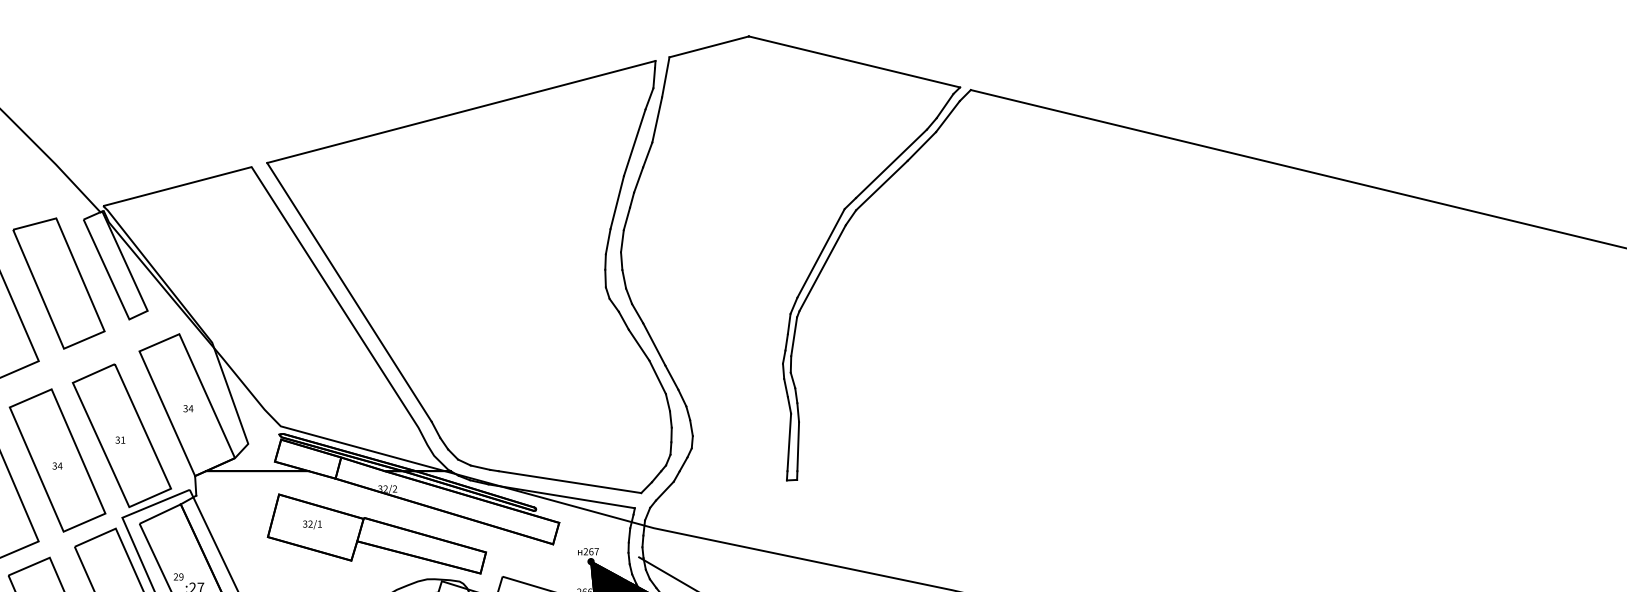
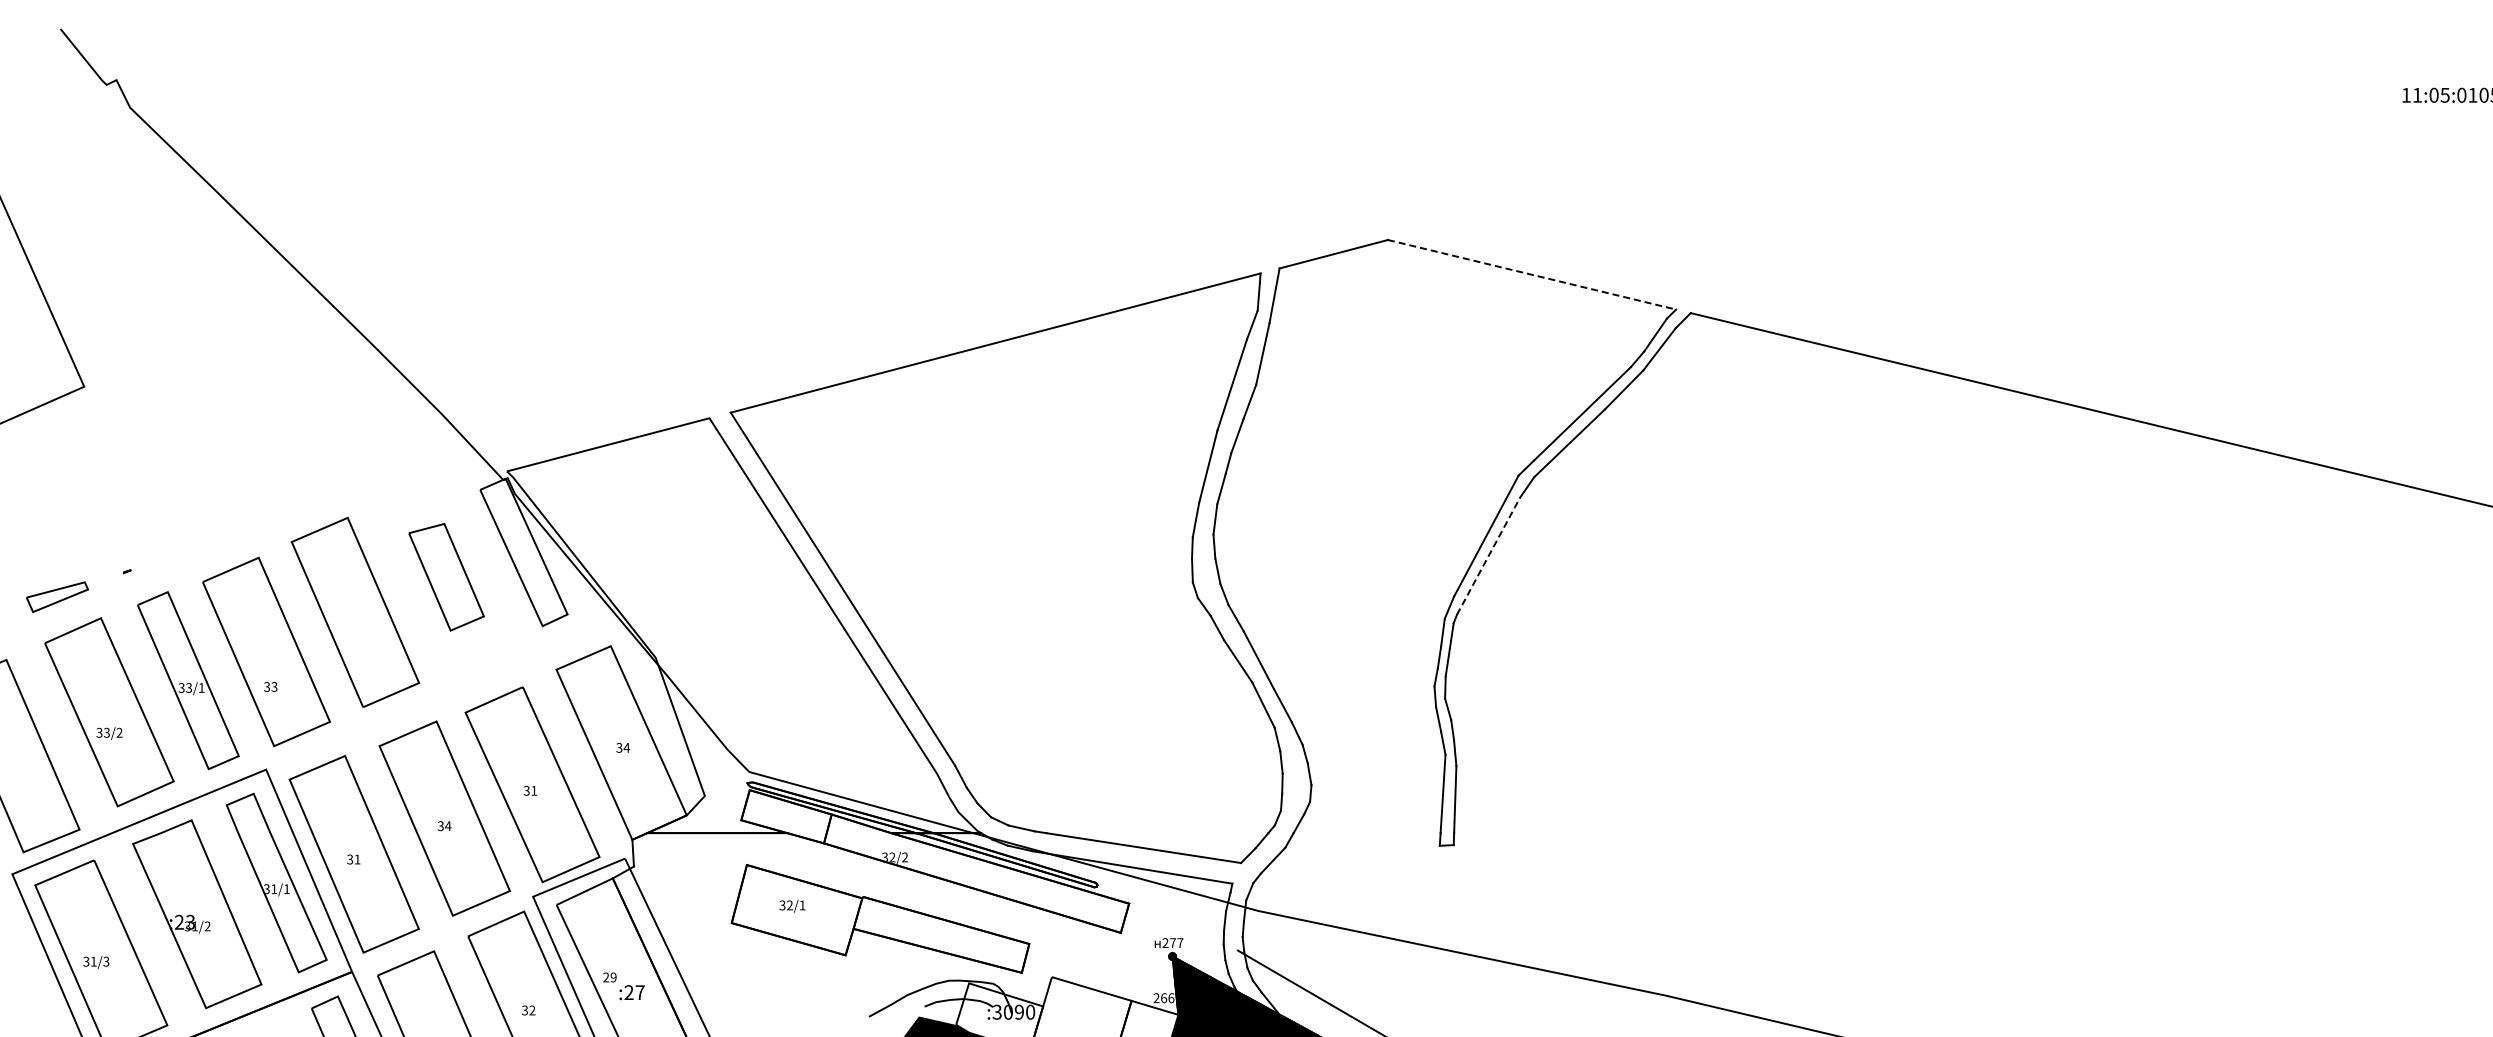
line: (854, 61) -> (1532, 274), solid -> dashed
line: (822, 268) -> (1488, 556), solid -> dashed
part: (58, 283) -> (446, 577), size x0.6
text: (591, 552) -> (1173, 943), 267 -> 277

